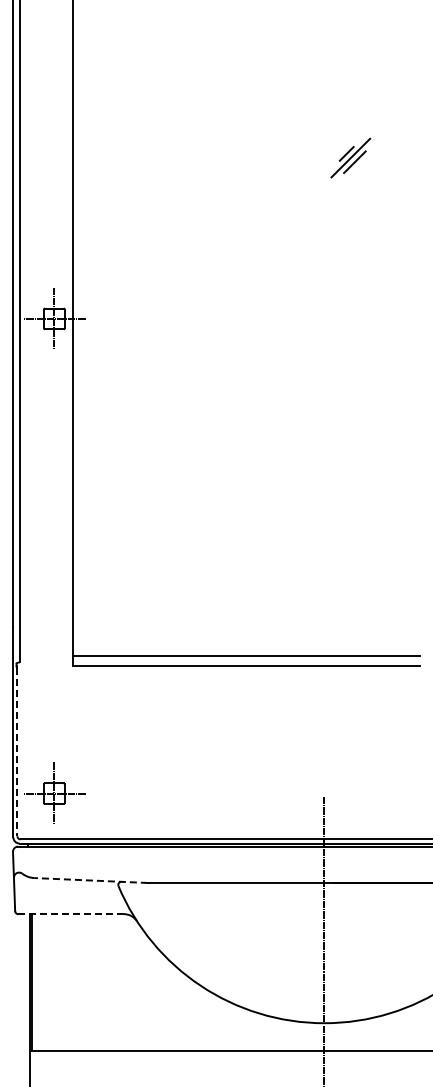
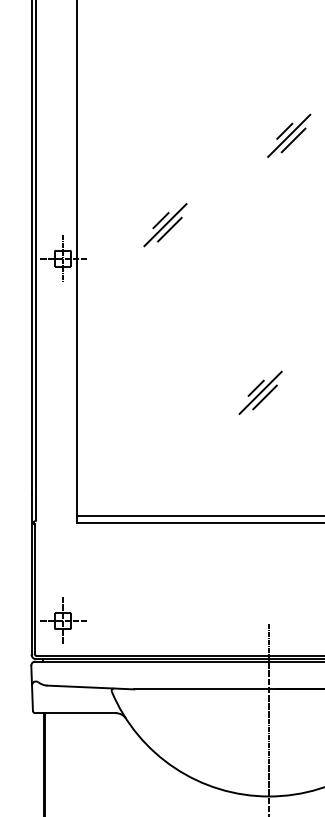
part: (350, 157) -> (289, 135), size x1.43
part: (188, 274) -> (165, 224), added
line: (307, 488) -> (256, 388), added
line: (312, 494) -> (259, 392), added
line: (318, 500) -> (264, 397), added
line: (17, 752) -> (34, 589), dashed -> solid
line: (91, 880) -> (91, 687), dashed -> solid
line: (71, 914) -> (75, 713), dashed -> solid

